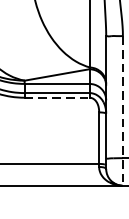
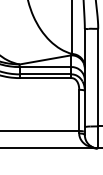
line: (56, 98) -> (45, 78), dashed -> solid
line: (123, 110) -> (98, 88), dashed -> solid

